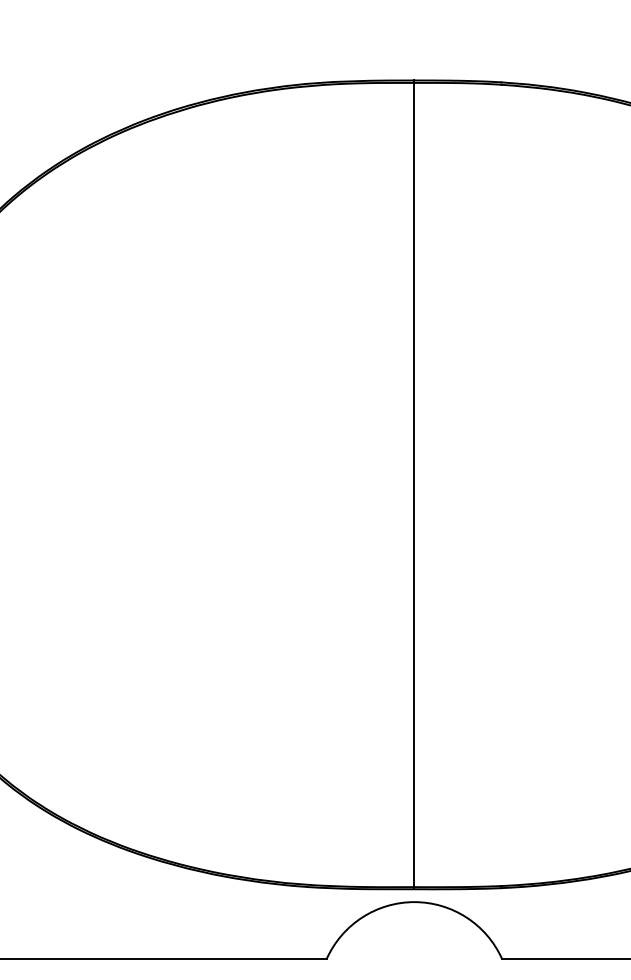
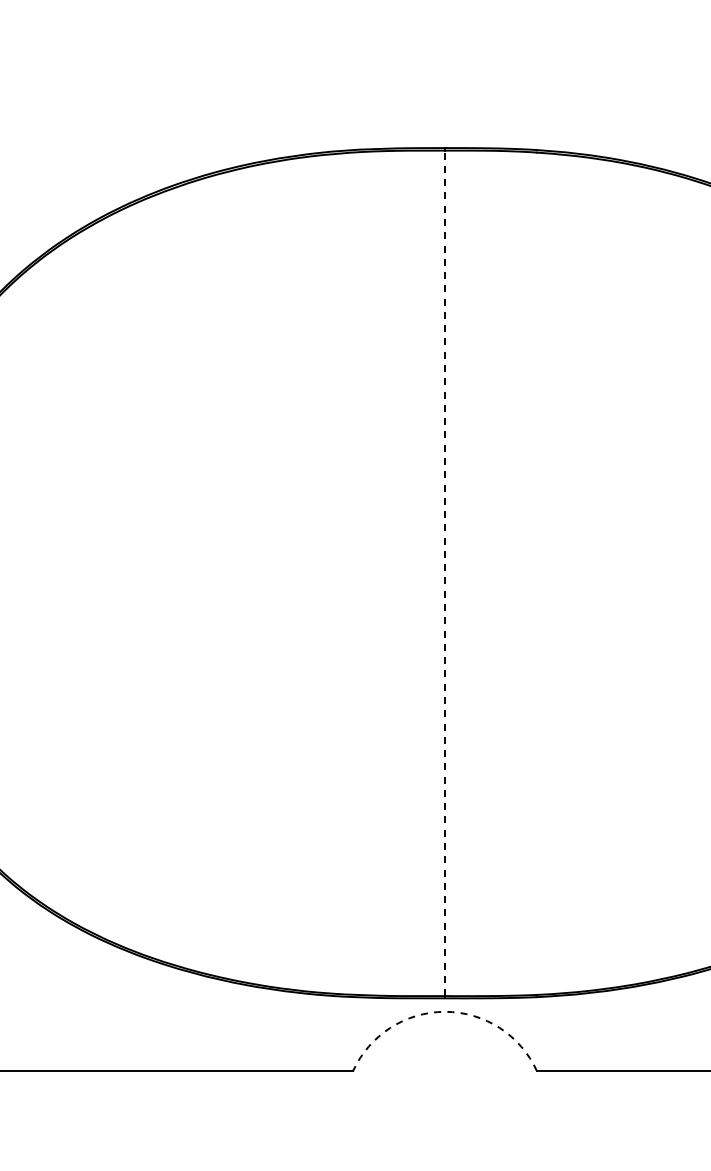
line: (414, 485) -> (445, 573), solid -> dashed
arc: (414, 901) -> (445, 1011), solid -> dashed

